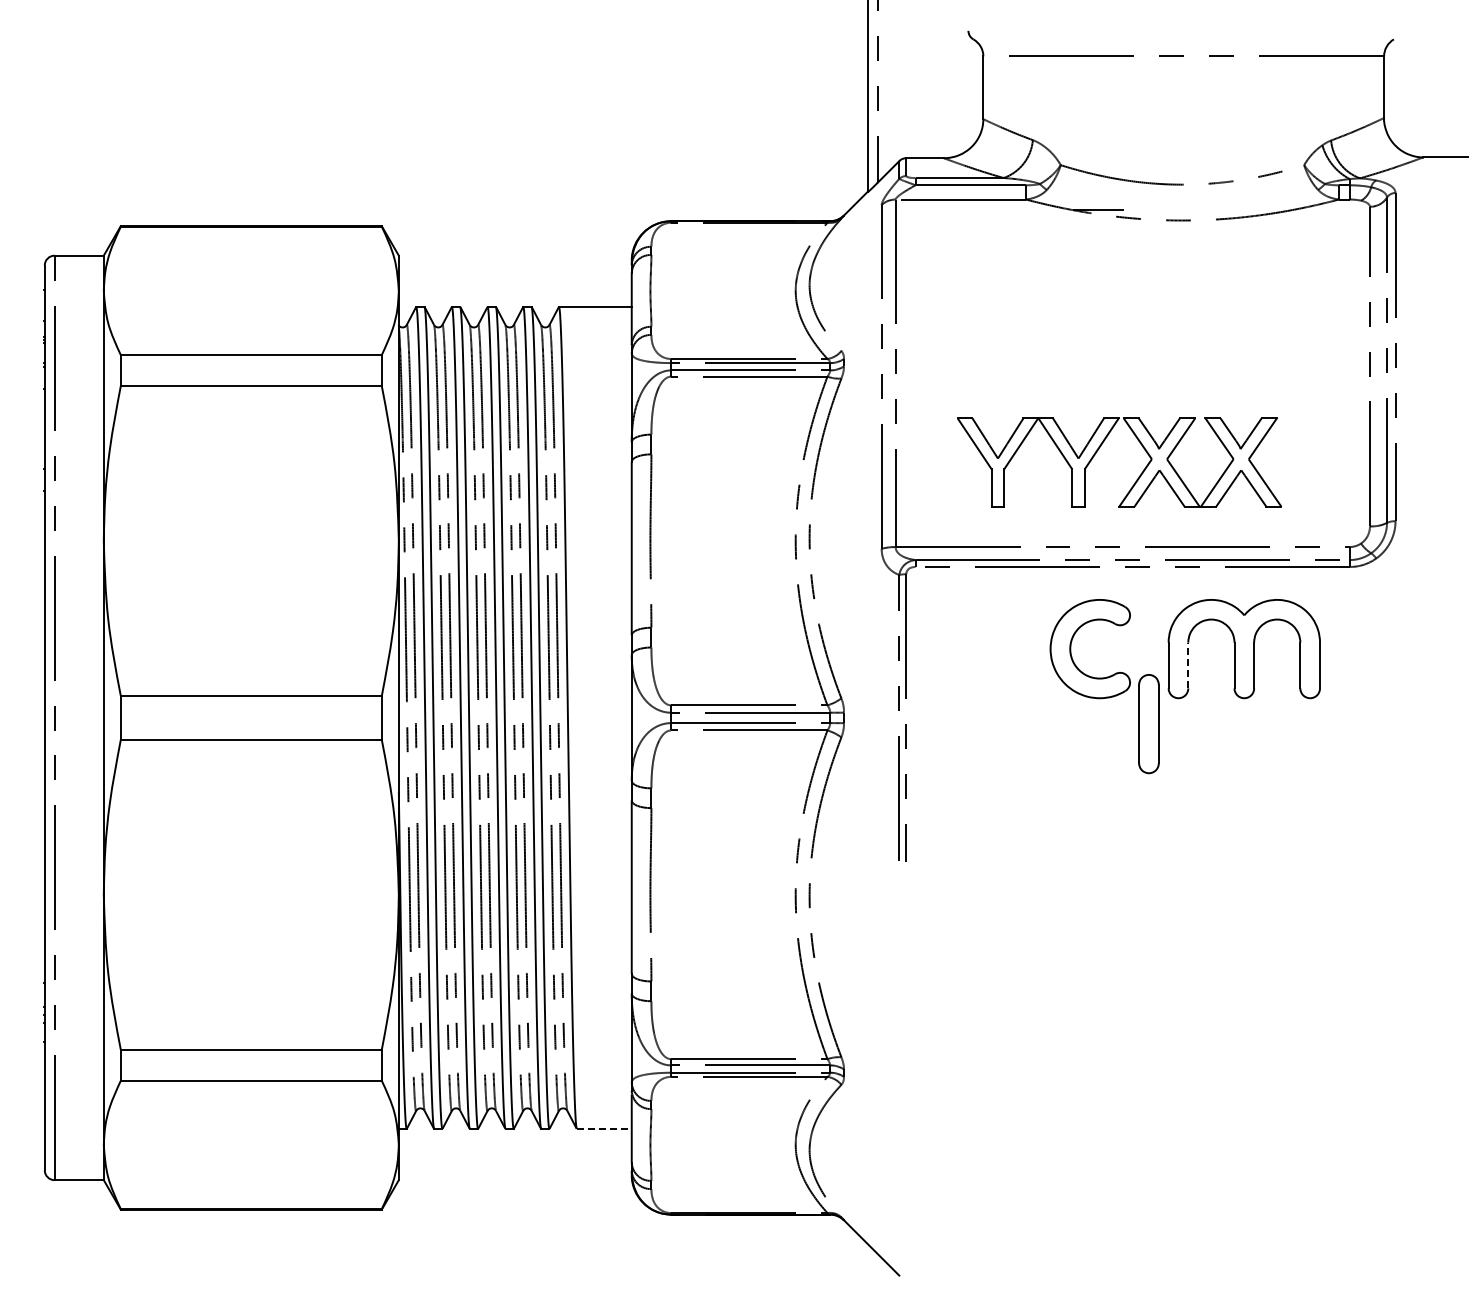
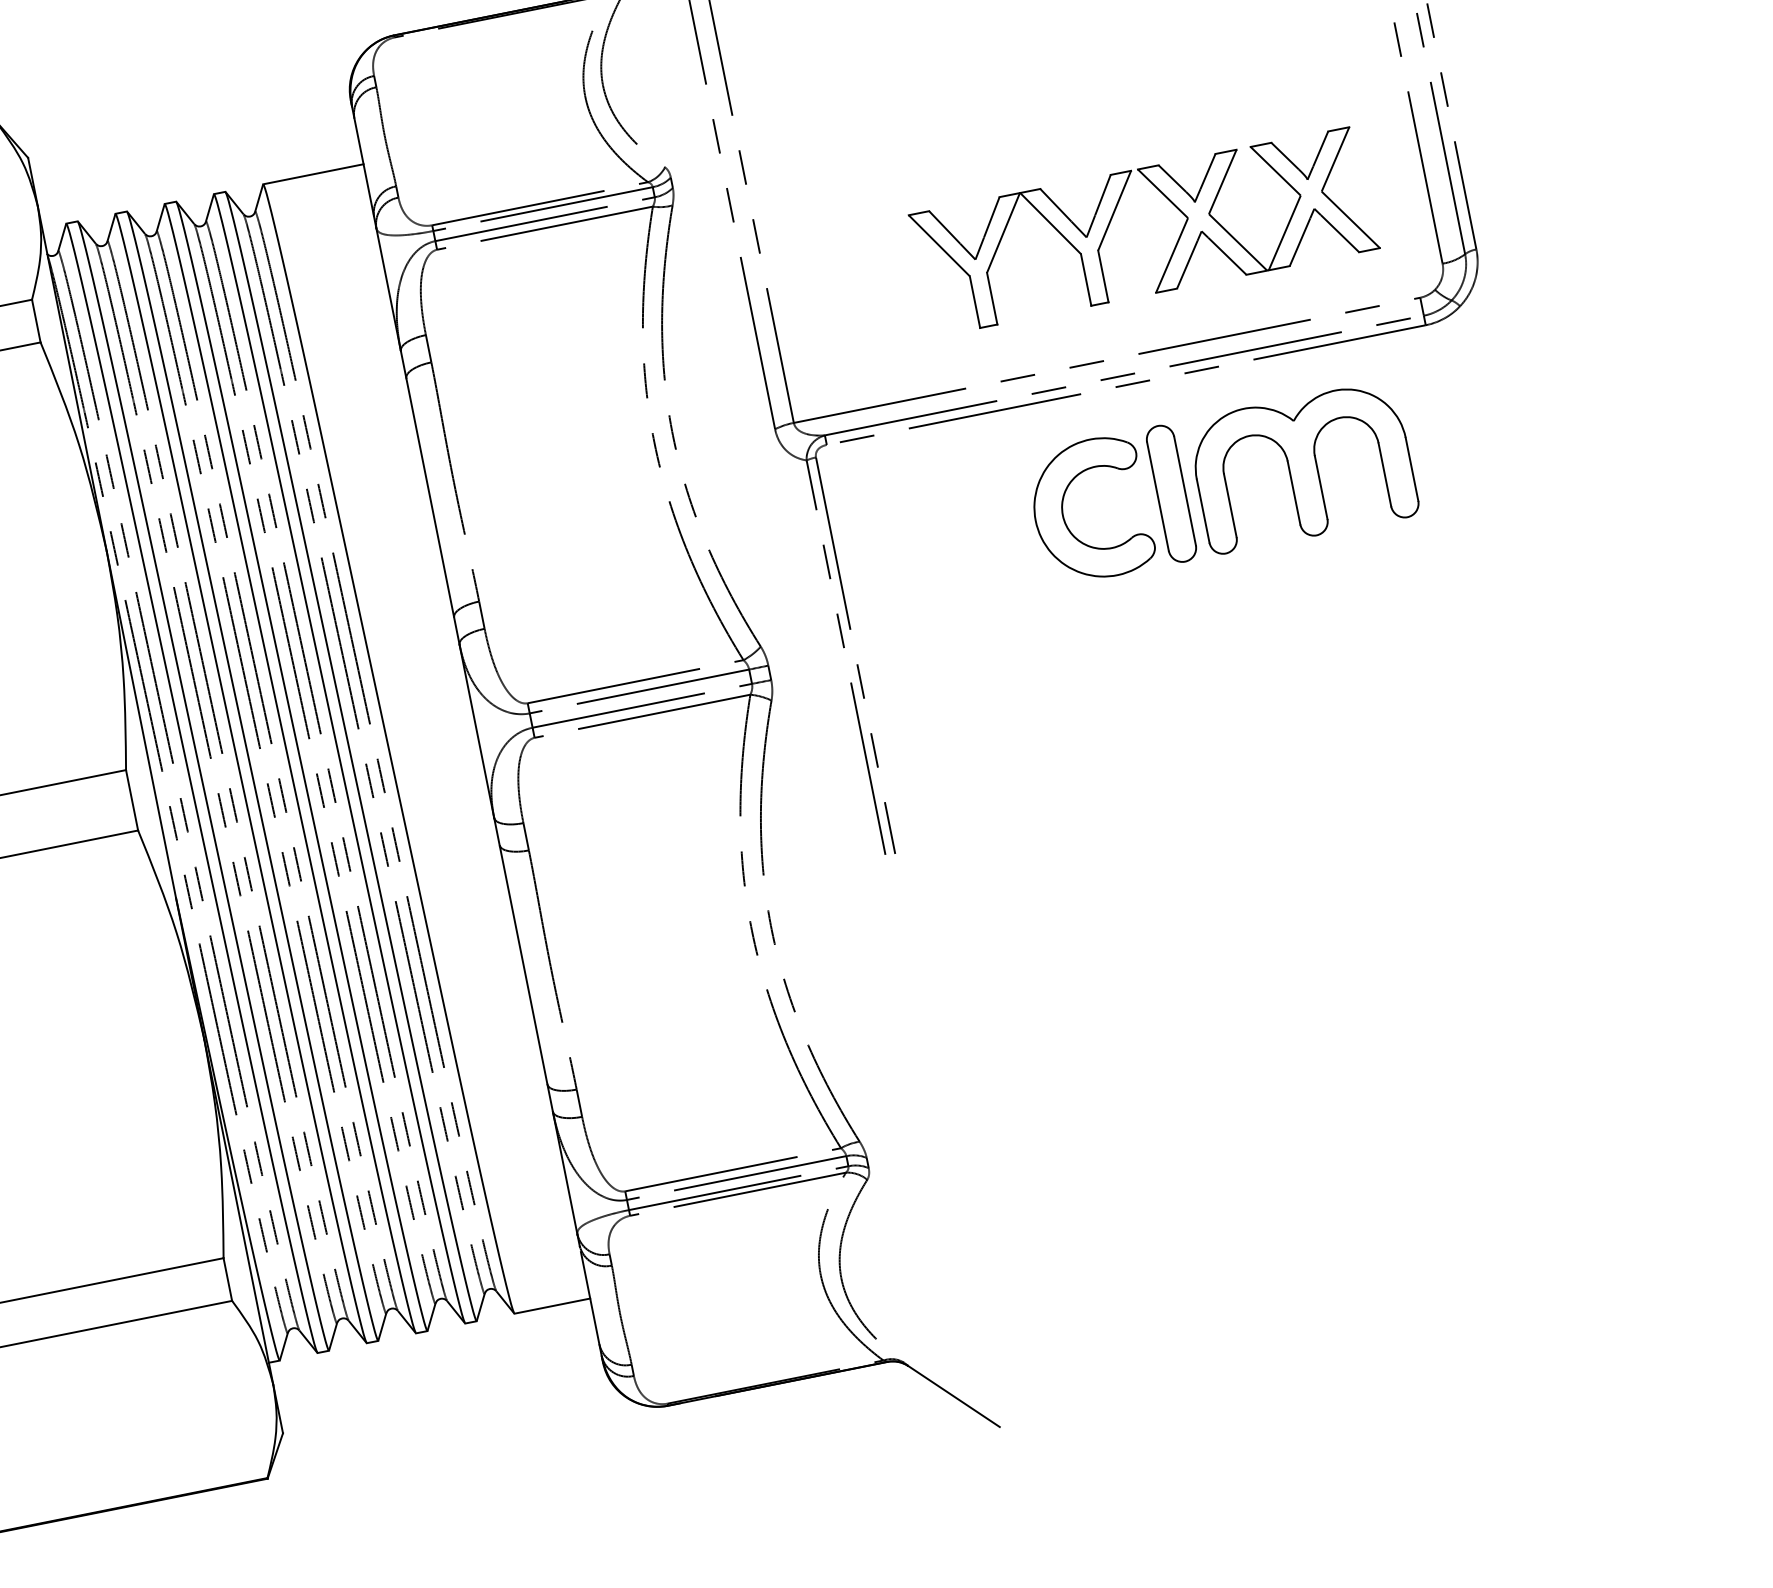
part: (1138, 476) -> (1174, 245), moved
line: (1188, 665) -> (1230, 505), dashed -> solid
part: (1148, 724) -> (1170, 494), moved
line: (604, 1129) -> (552, 1306), dashed -> solid

